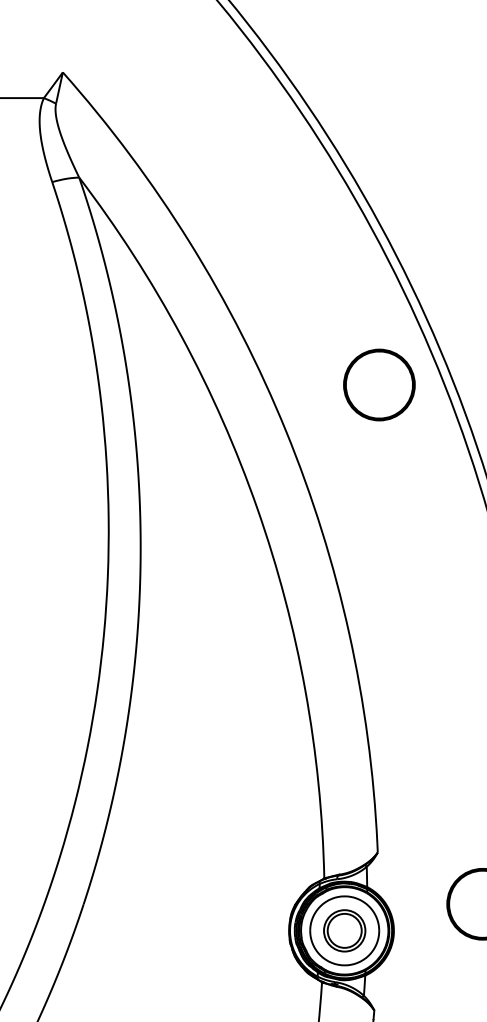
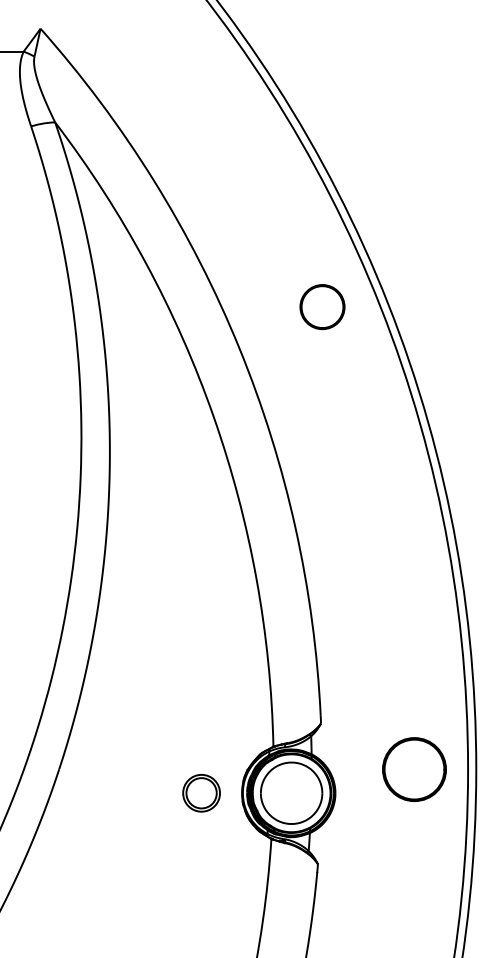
part: (379, 384) -> (322, 306), size x0.7
part: (344, 931) -> (201, 793), moved

